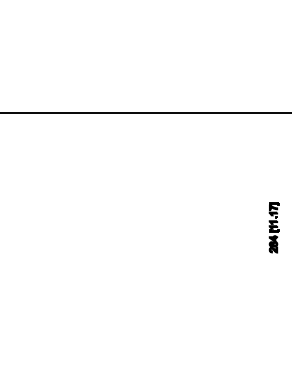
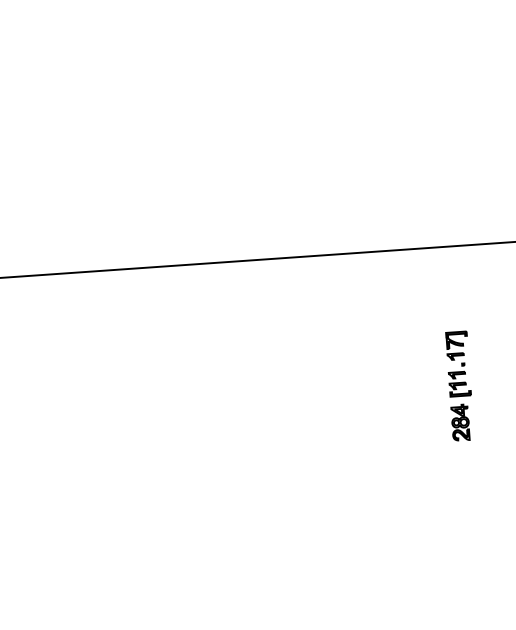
part: (273, 227) -> (457, 386), moved

